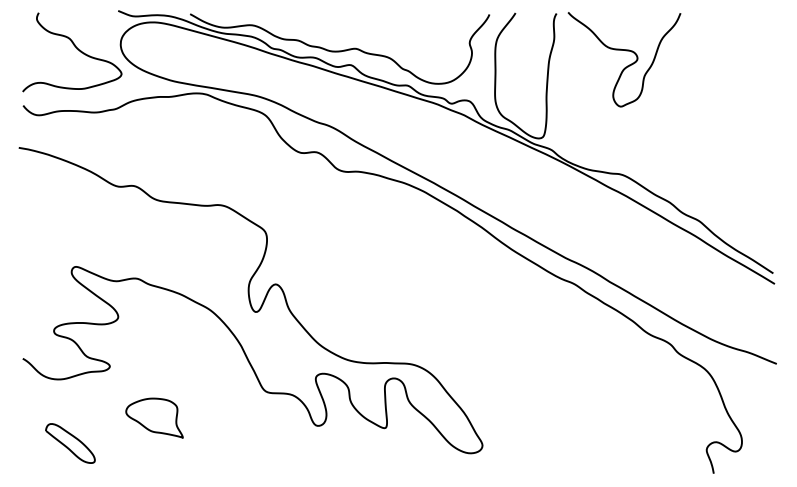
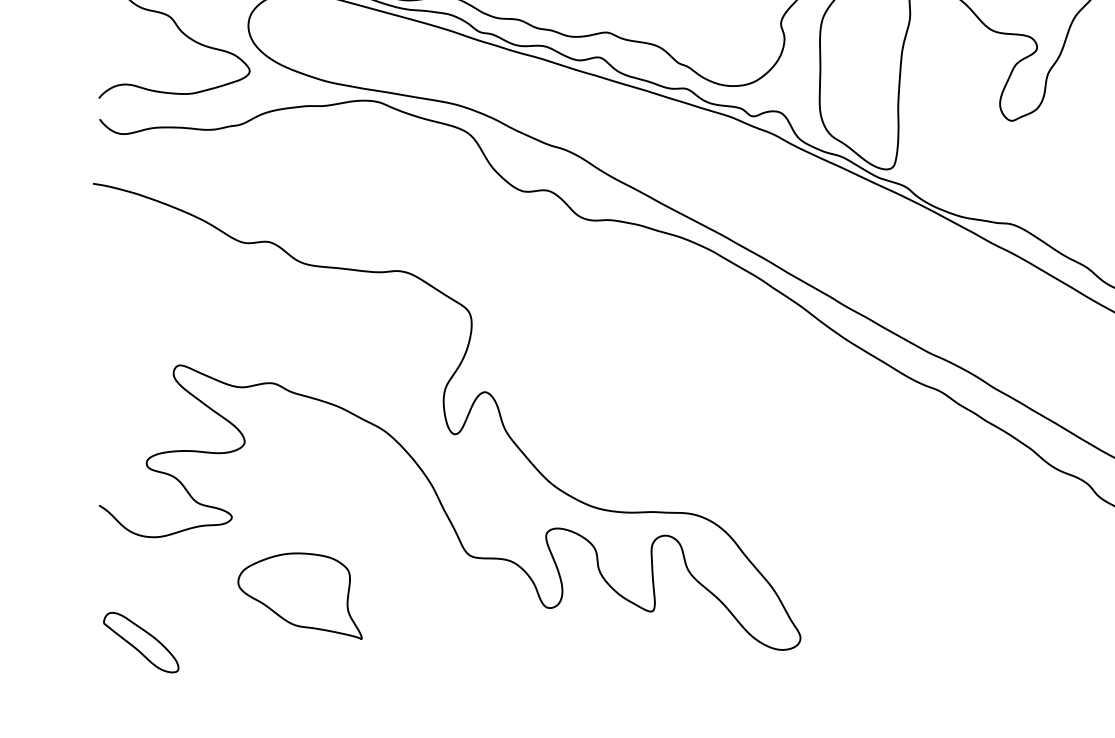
part: (154, 418) -> (299, 596), size x1.43
part: (70, 443) -> (141, 642), moved

